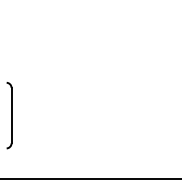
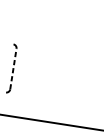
line: (11, 115) -> (13, 68), solid -> dashed

